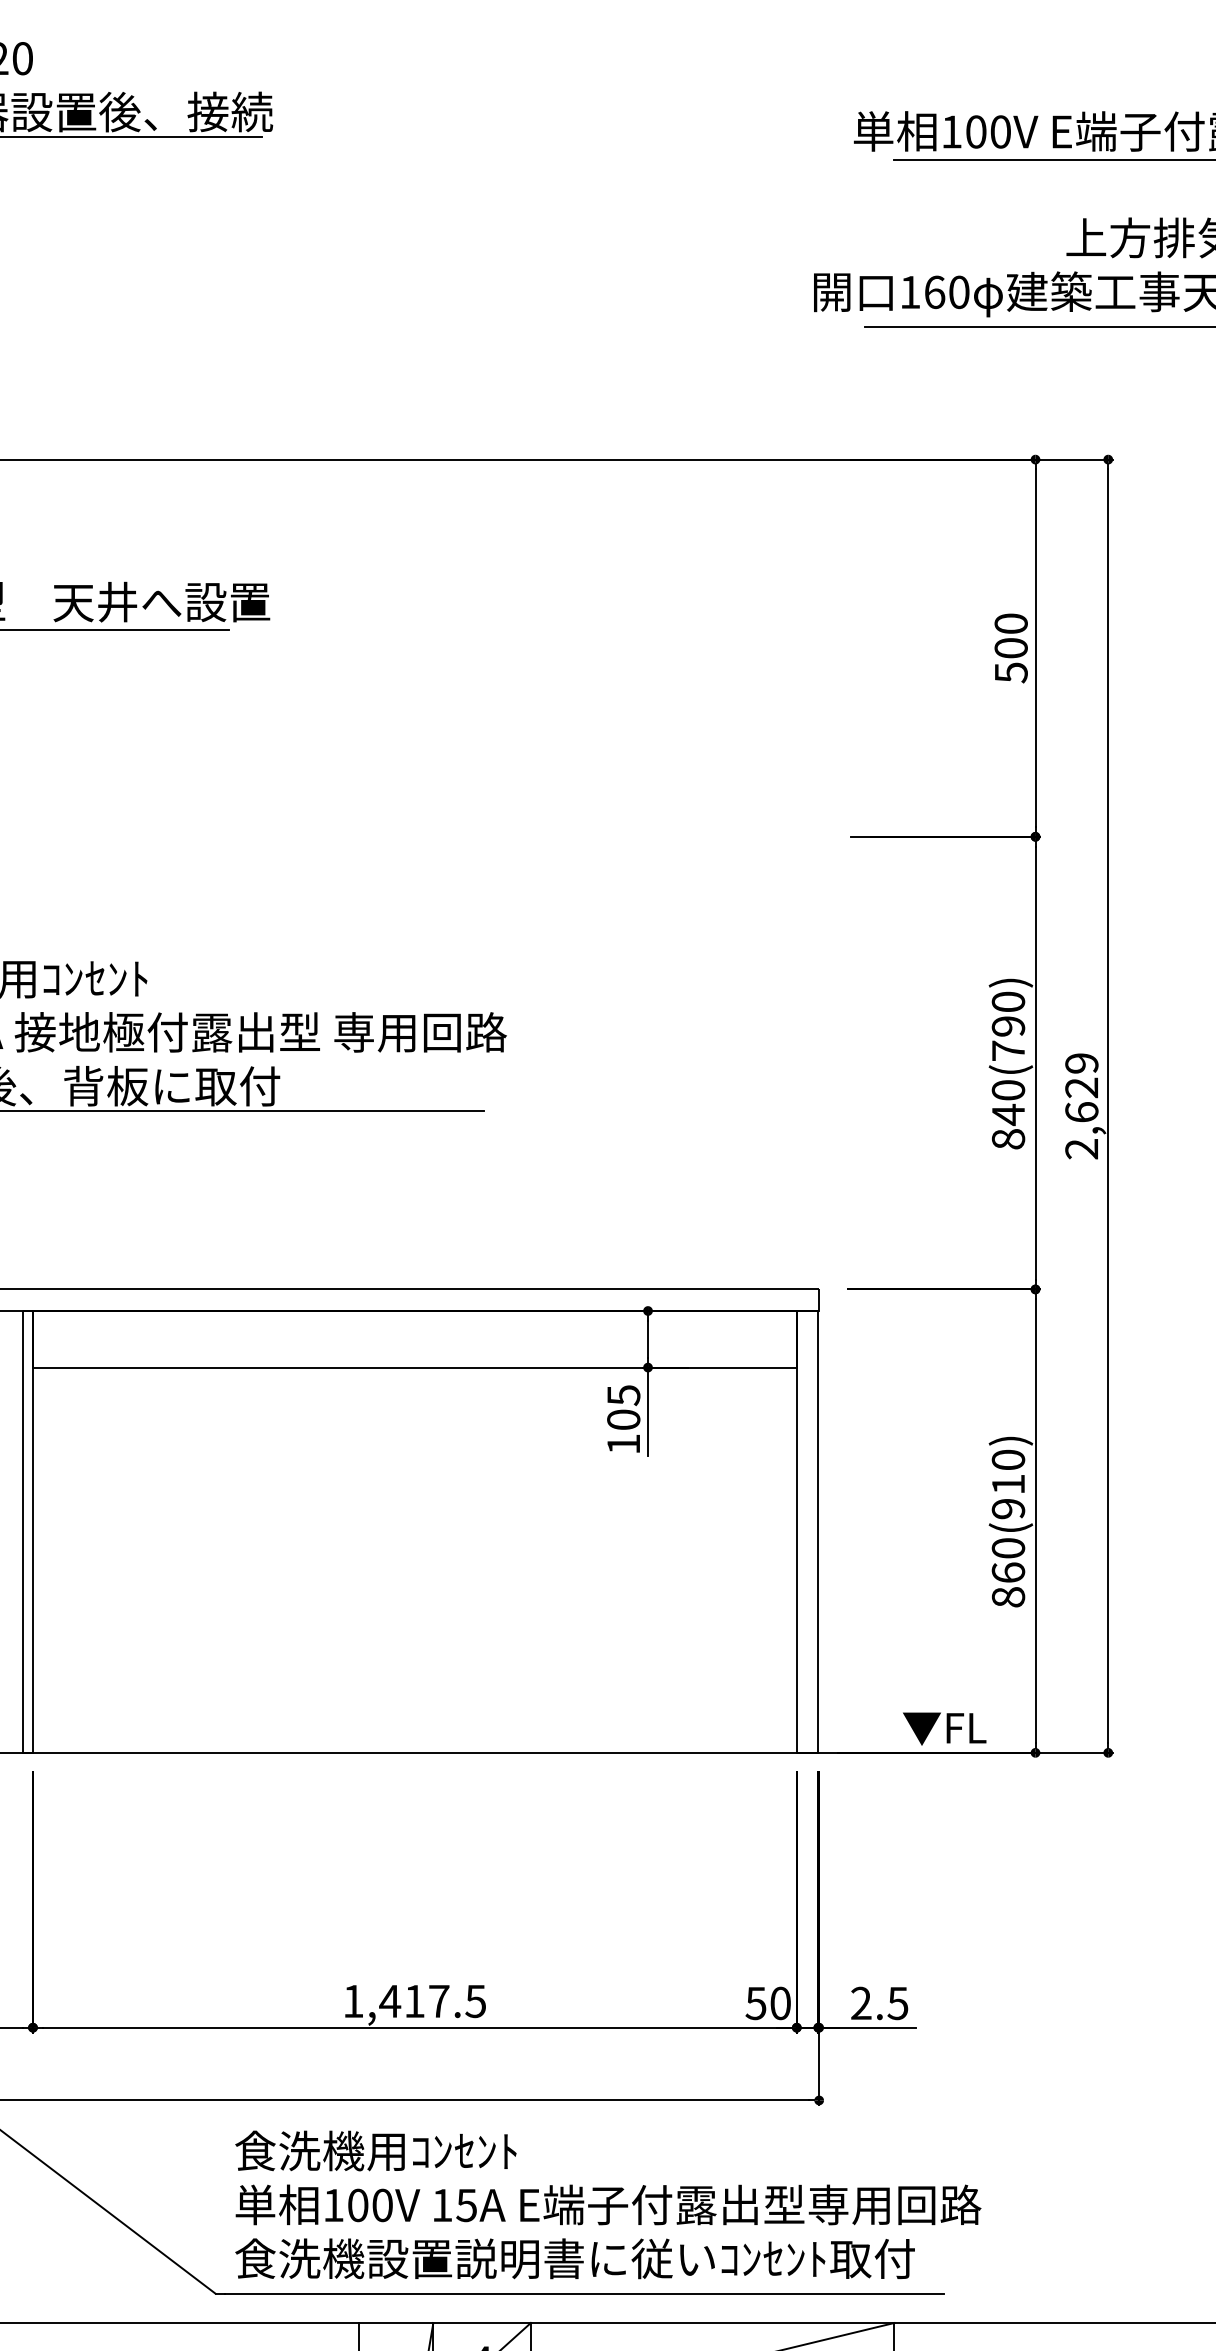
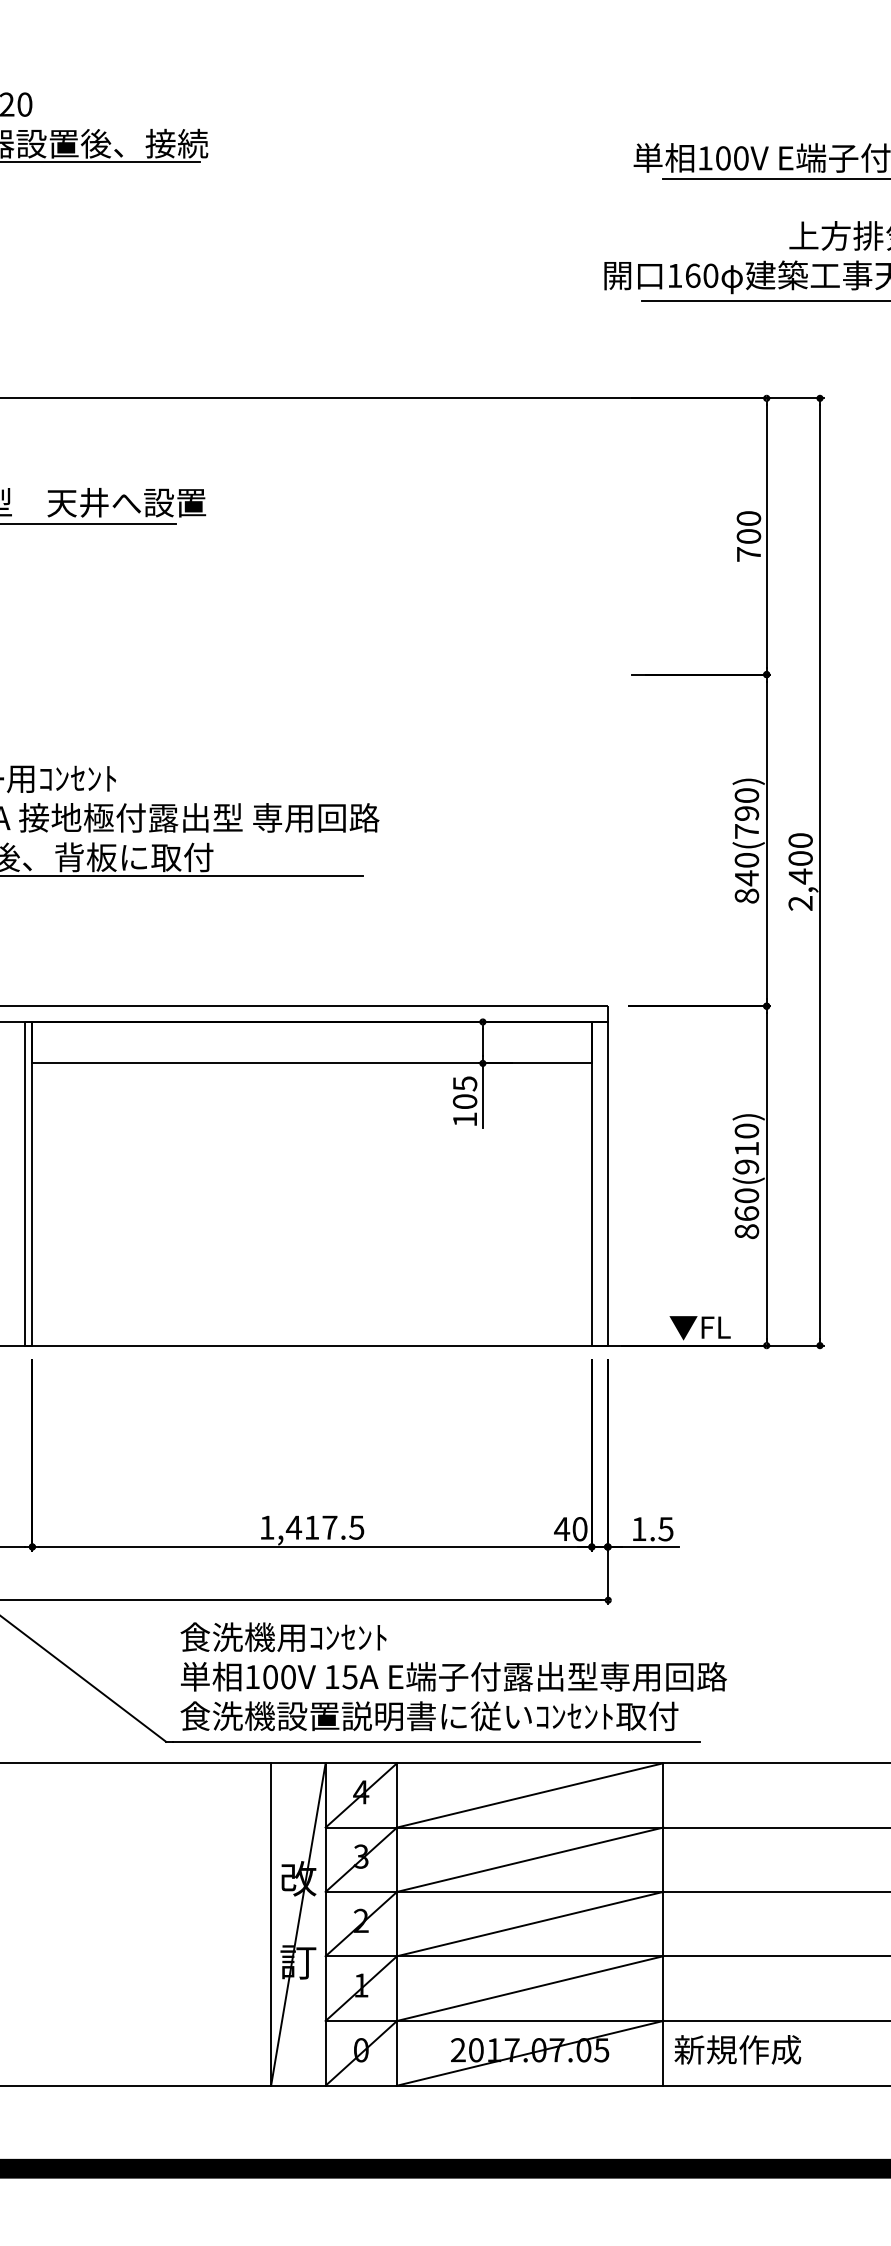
text: (1012, 672) -> (749, 554), 500 -> 700
text: (1081, 1087) -> (800, 858), 2,629 -> 2,400
text: (860, 2002) -> (638, 1528), 2.5 -> 1.5
text: (756, 2003) -> (562, 1529), 50 -> 40

